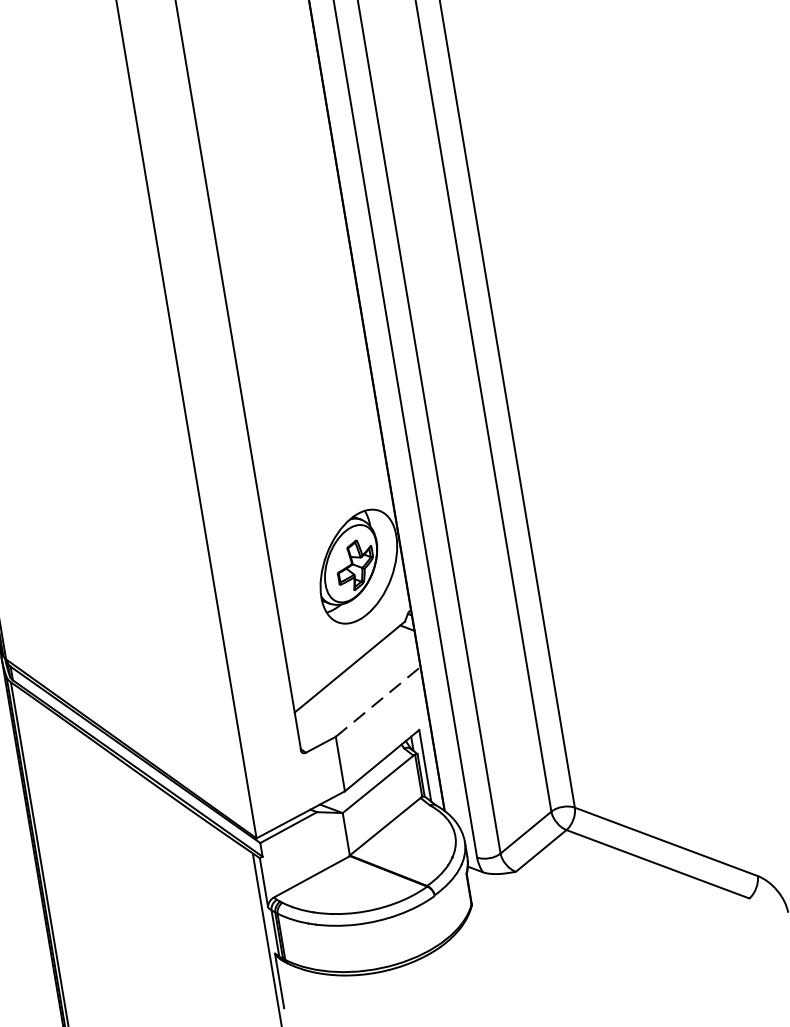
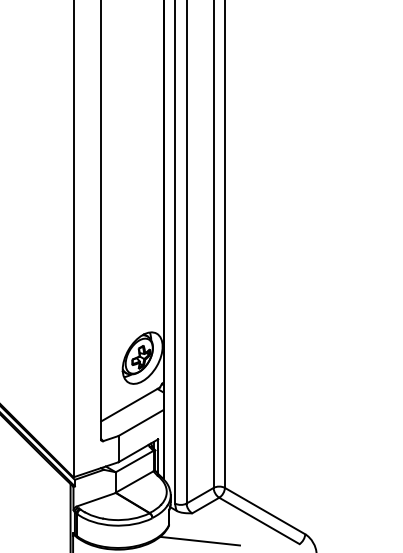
line: (378, 700) -> (141, 422), dashed -> solid
line: (542, 925) -> (200, 540), added

